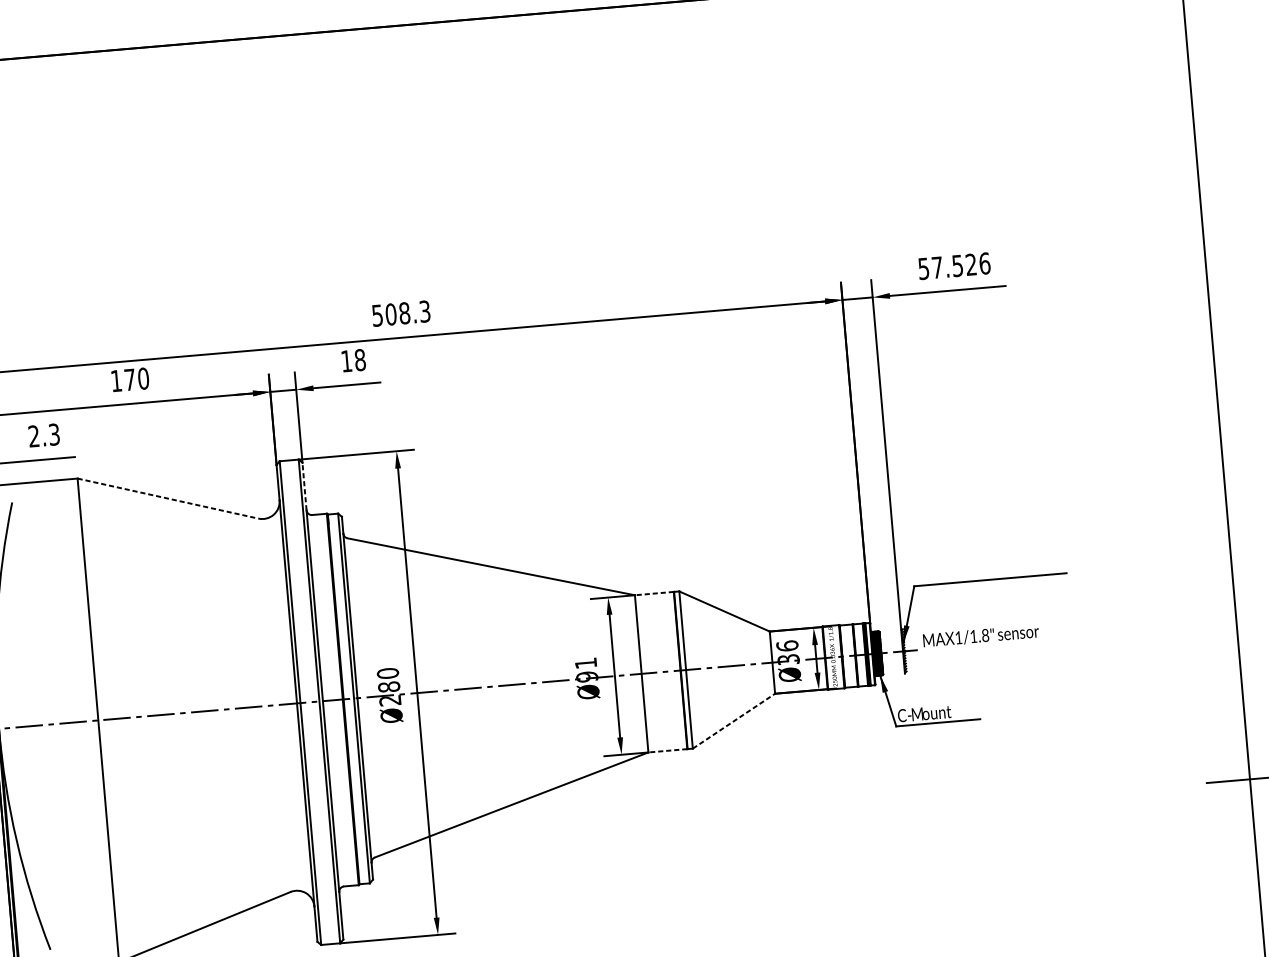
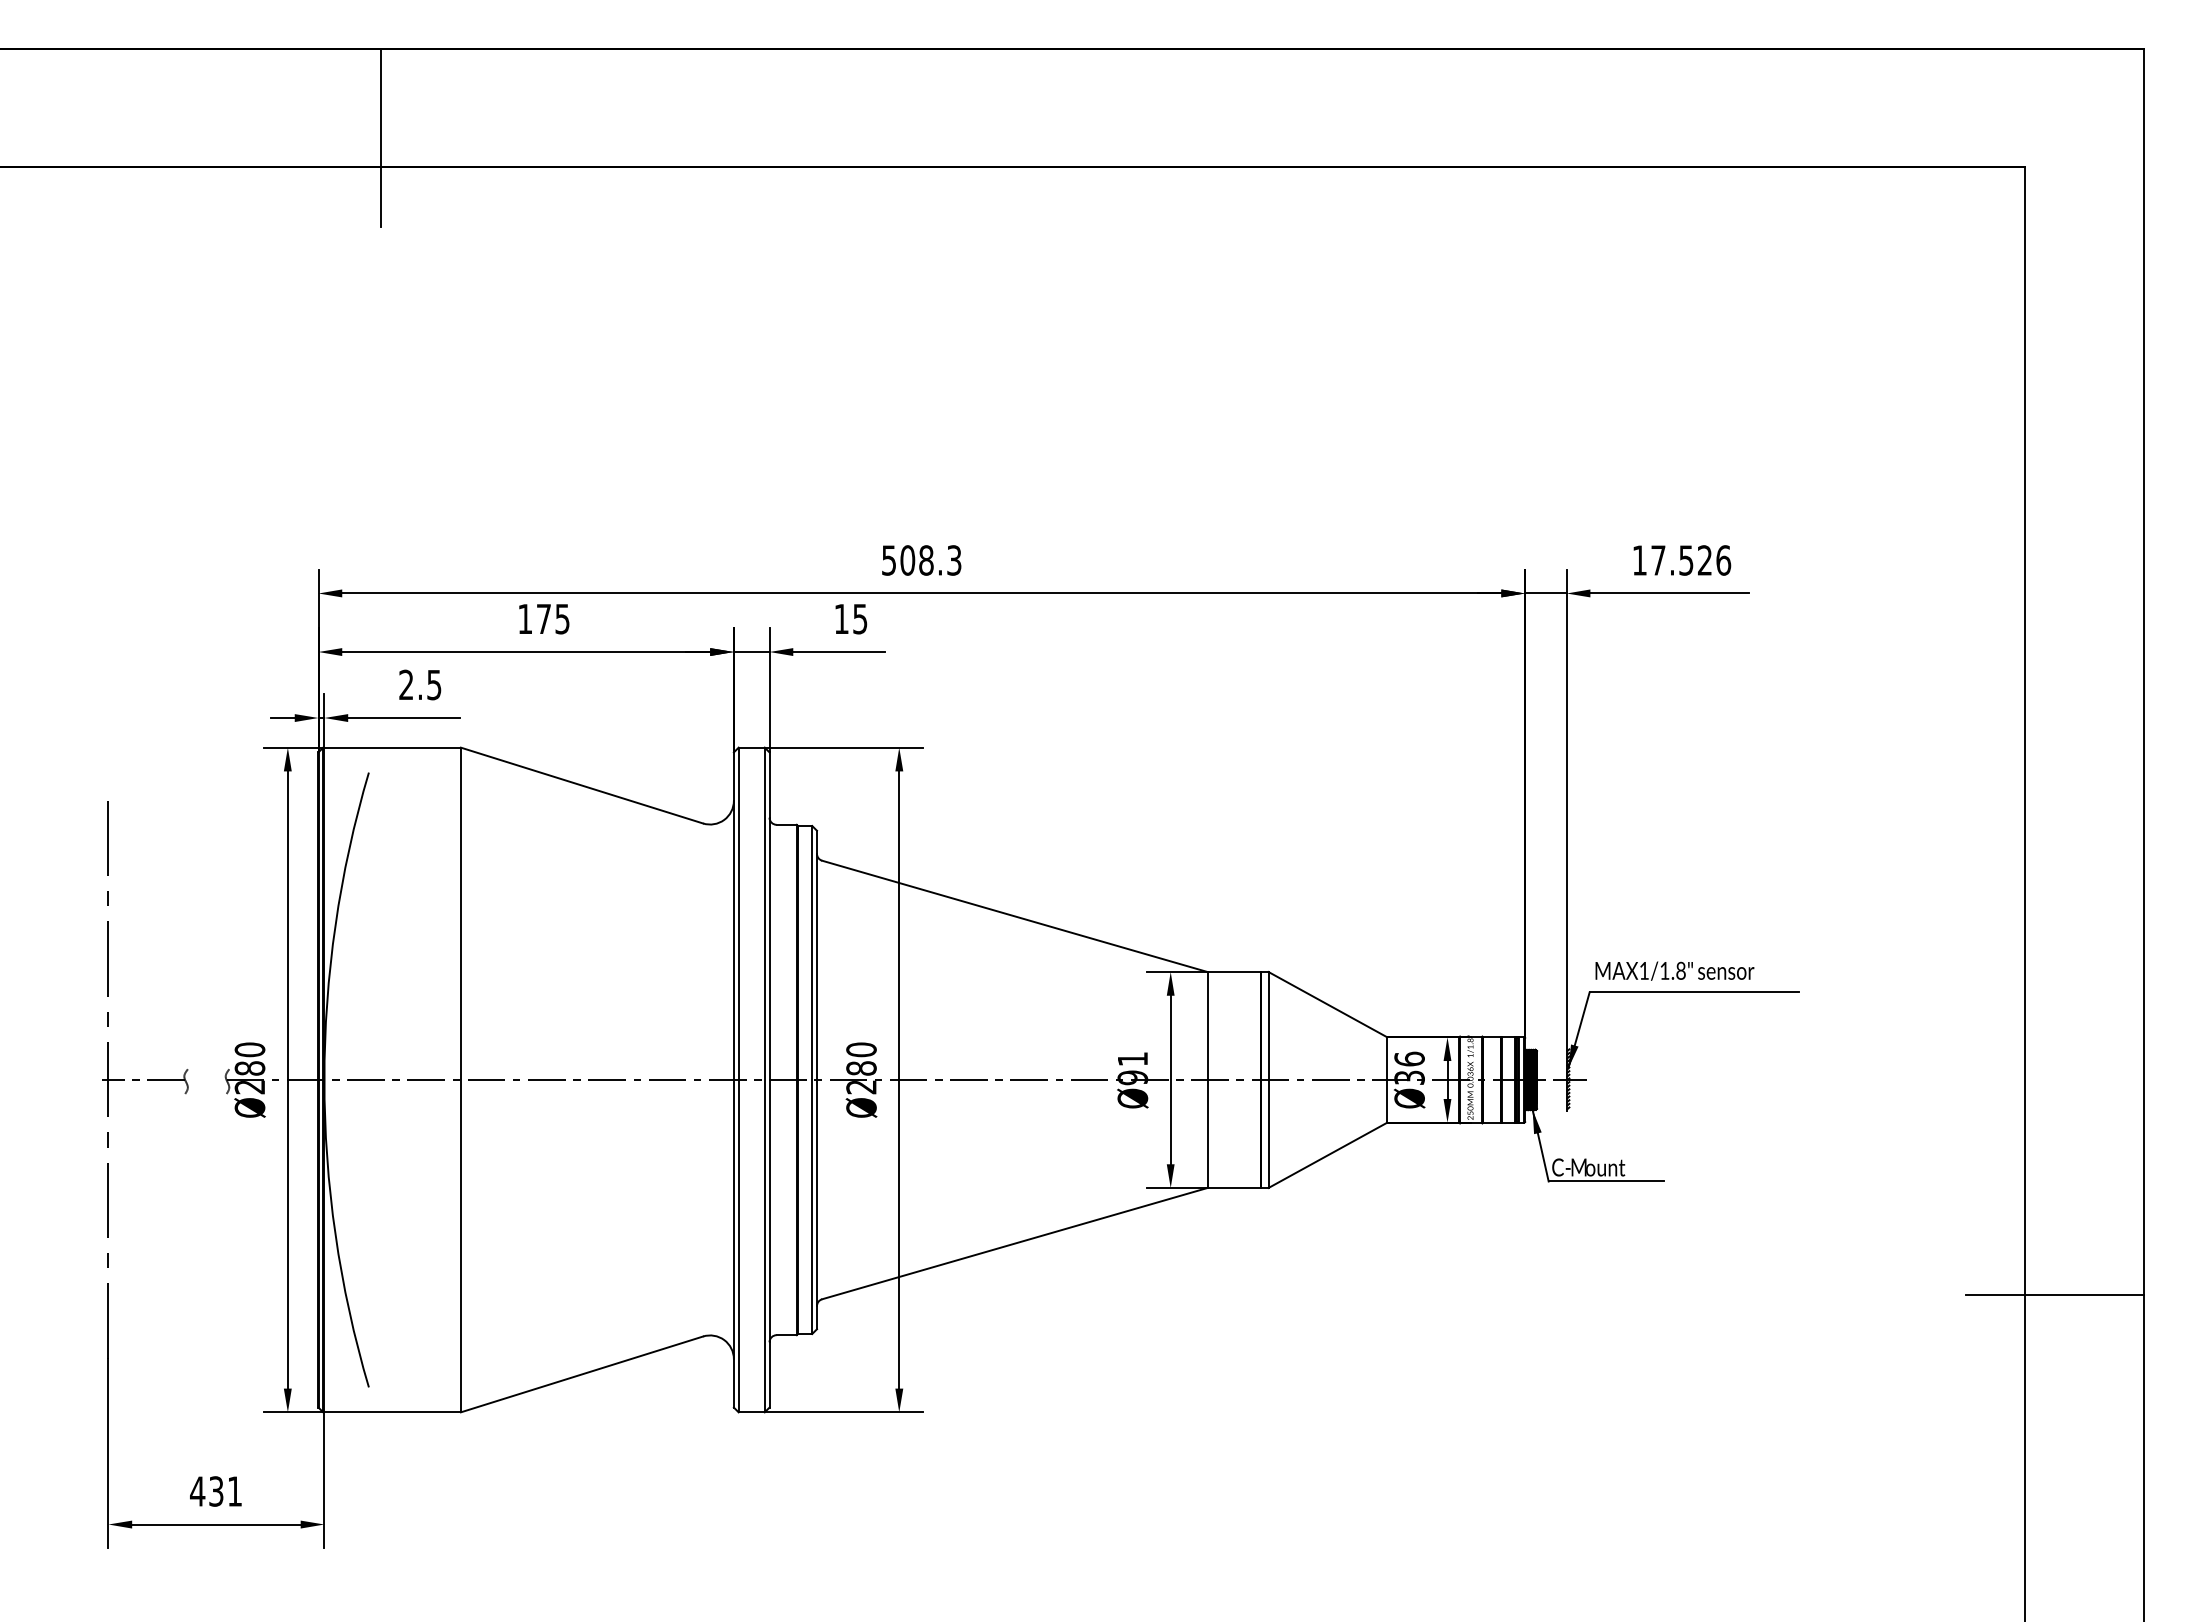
text: (923, 268) -> (1639, 560), 57.526 -> 17.526
text: (360, 359) -> (860, 618), 18 -> 15
text: (143, 378) -> (562, 618), 170 -> 175
text: (54, 434) -> (434, 684), 2.3 -> 2.5
line: (304, 486) -> (769, 785), dashed -> solid
line: (168, 498) -> (582, 785), dashed -> solid
line: (654, 593) -> (1234, 971), dashed -> solid
text: (980, 635) -> (1674, 970), moved
line: (733, 721) -> (1327, 1155), dashed -> solid
line: (668, 751) -> (1234, 1188), dashed -> solid

